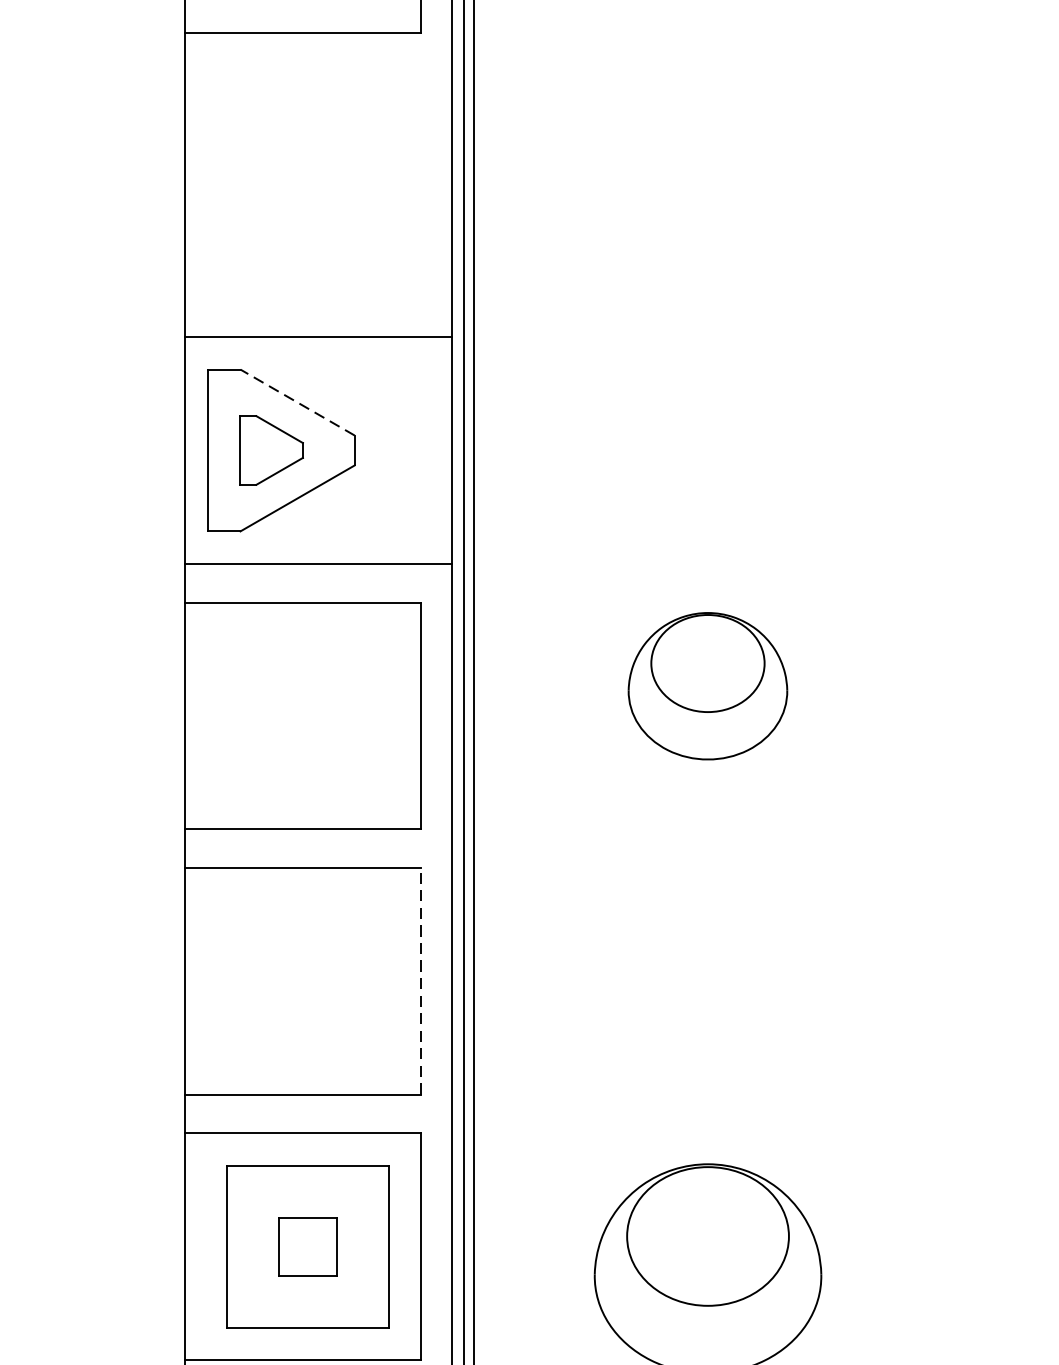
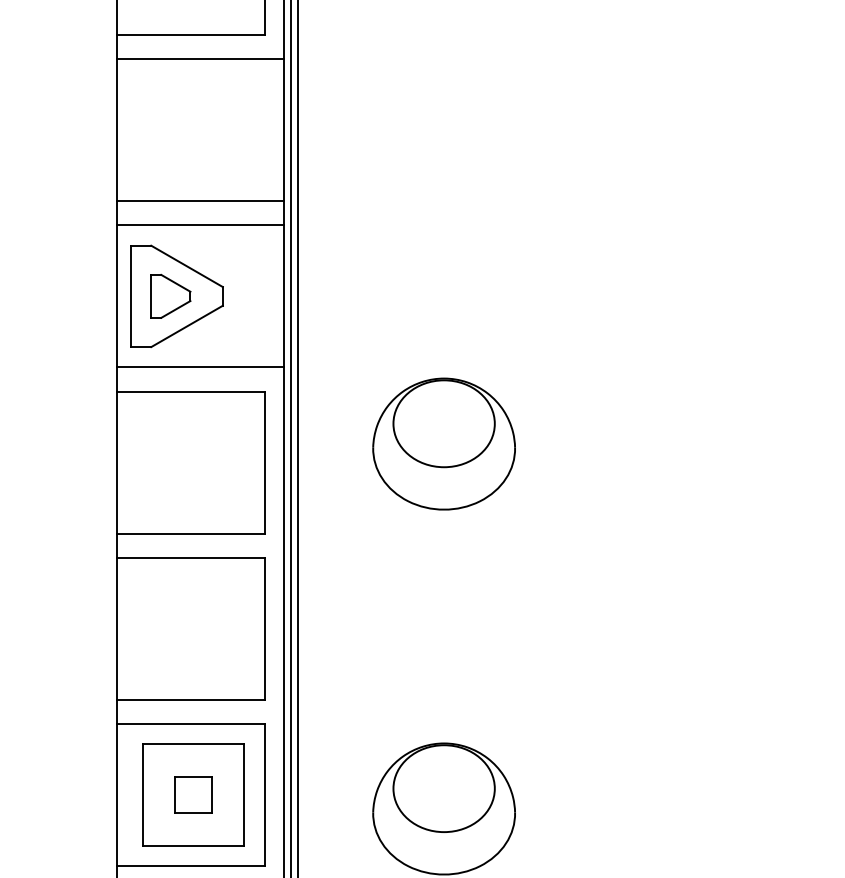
line: (319, 72) -> (200, 59), added
line: (319, 298) -> (200, 201), added
line: (296, 402) -> (186, 266), dashed -> solid
part: (707, 685) -> (443, 443), size x1.43
line: (421, 980) -> (264, 628), dashed -> solid

